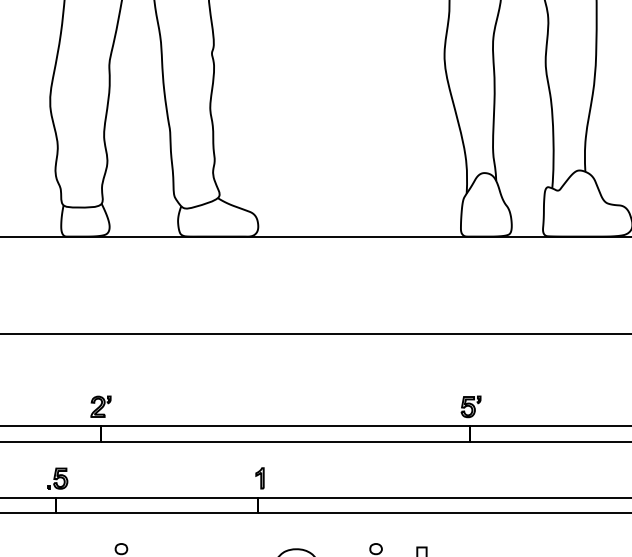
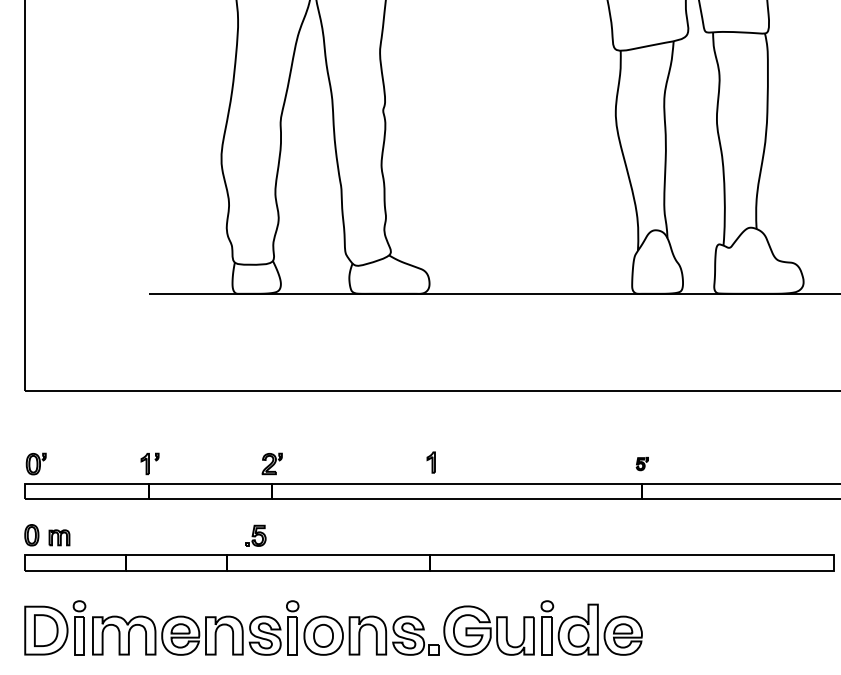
part: (471, 406) -> (642, 463), size x0.6
part: (57, 478) -> (255, 535), moved
part: (259, 478) -> (430, 462), moved

